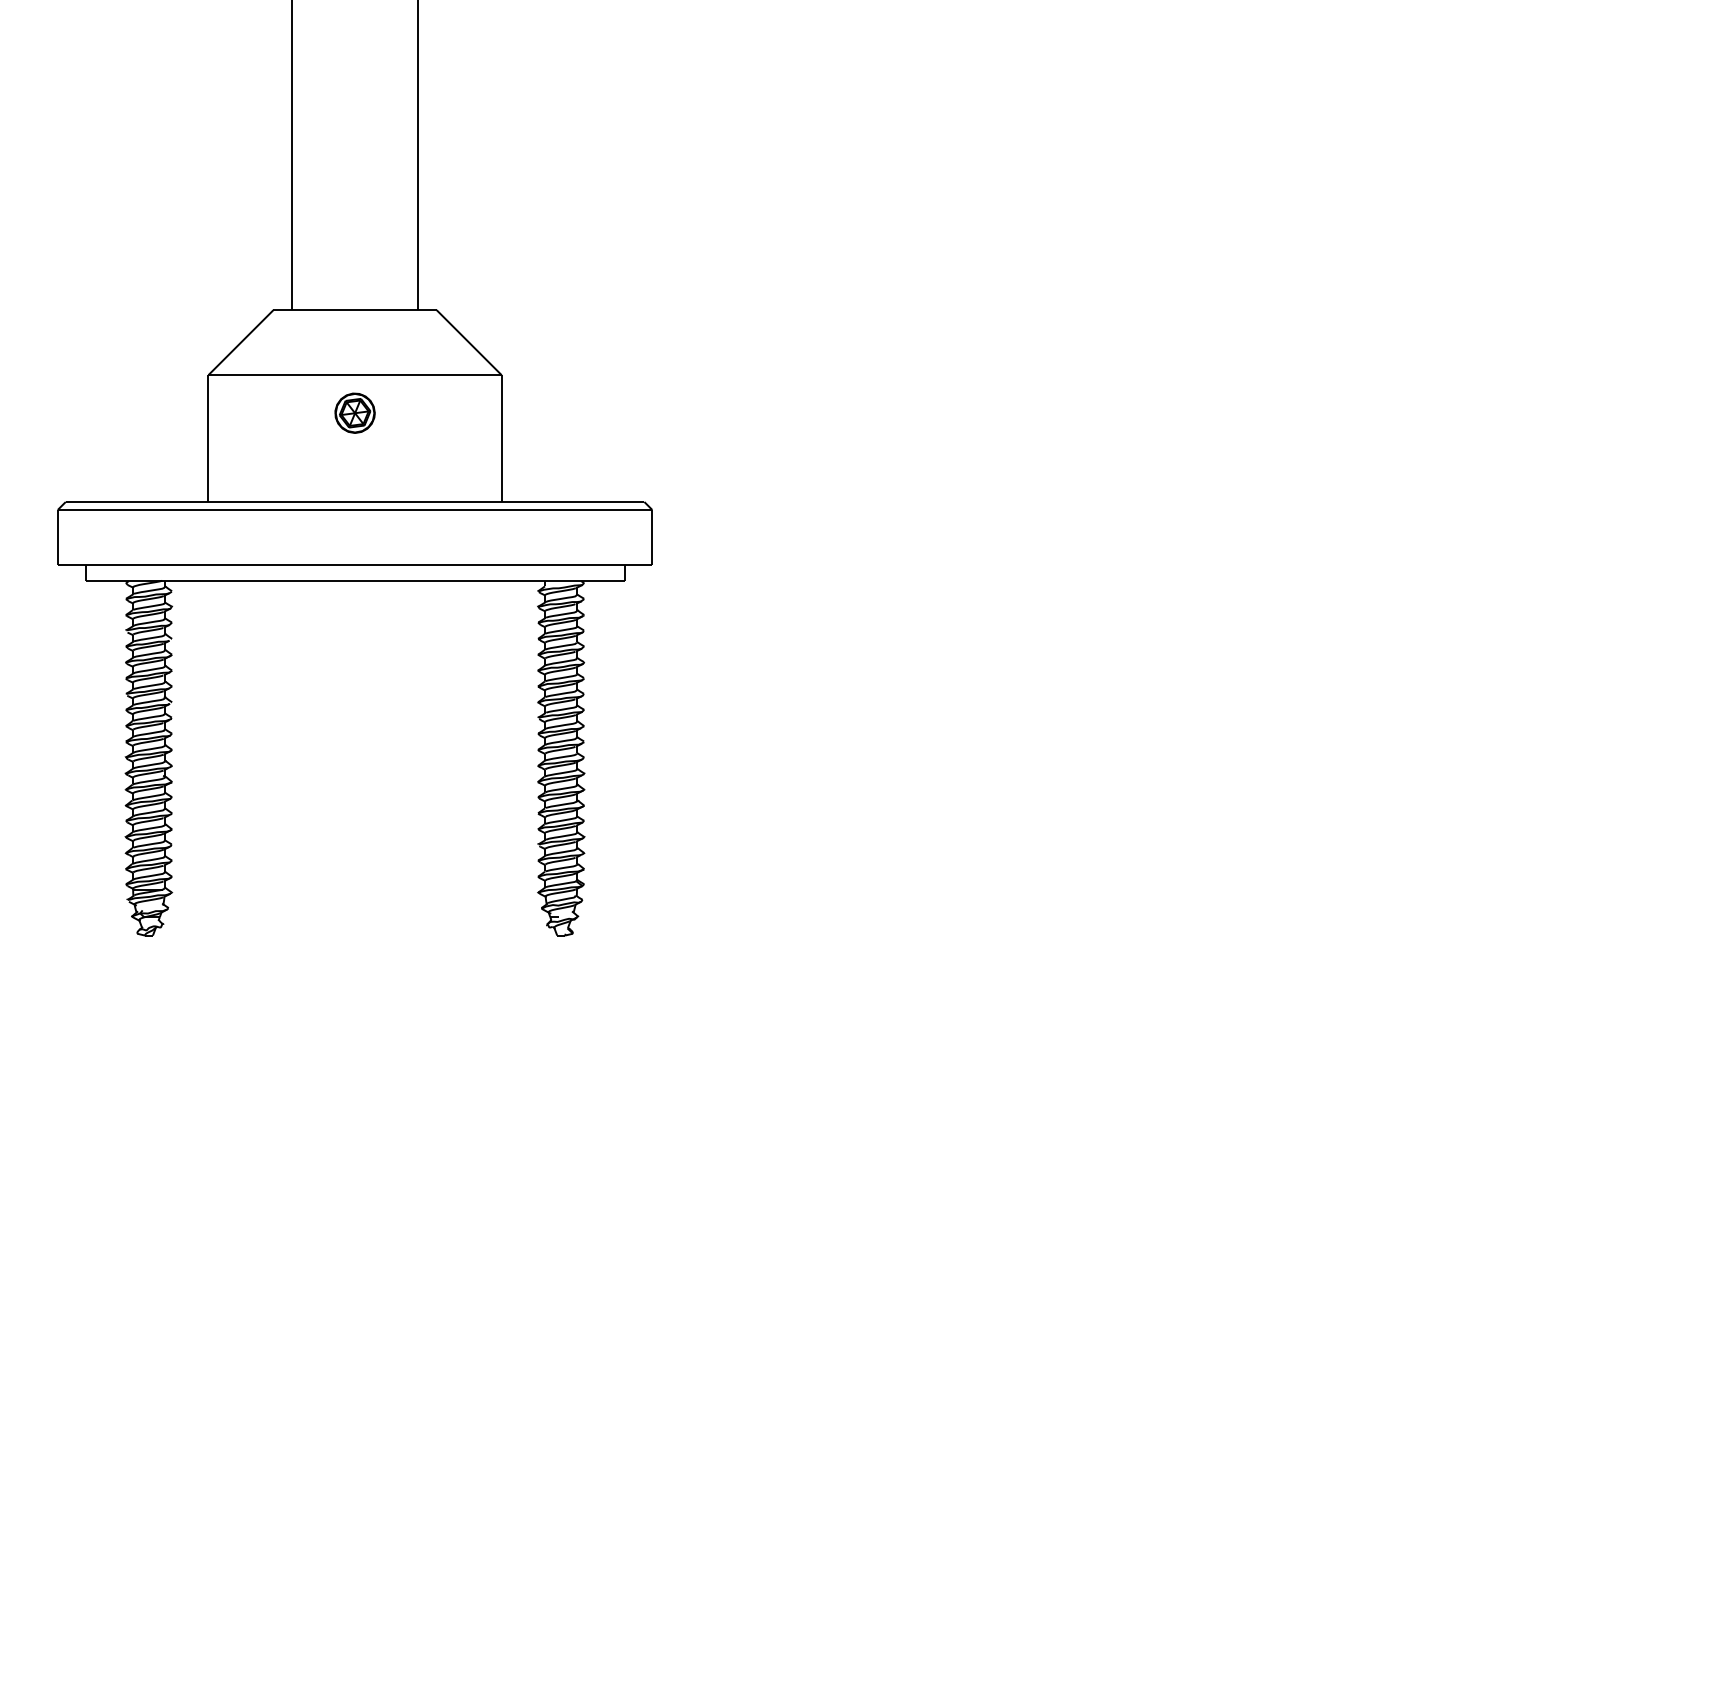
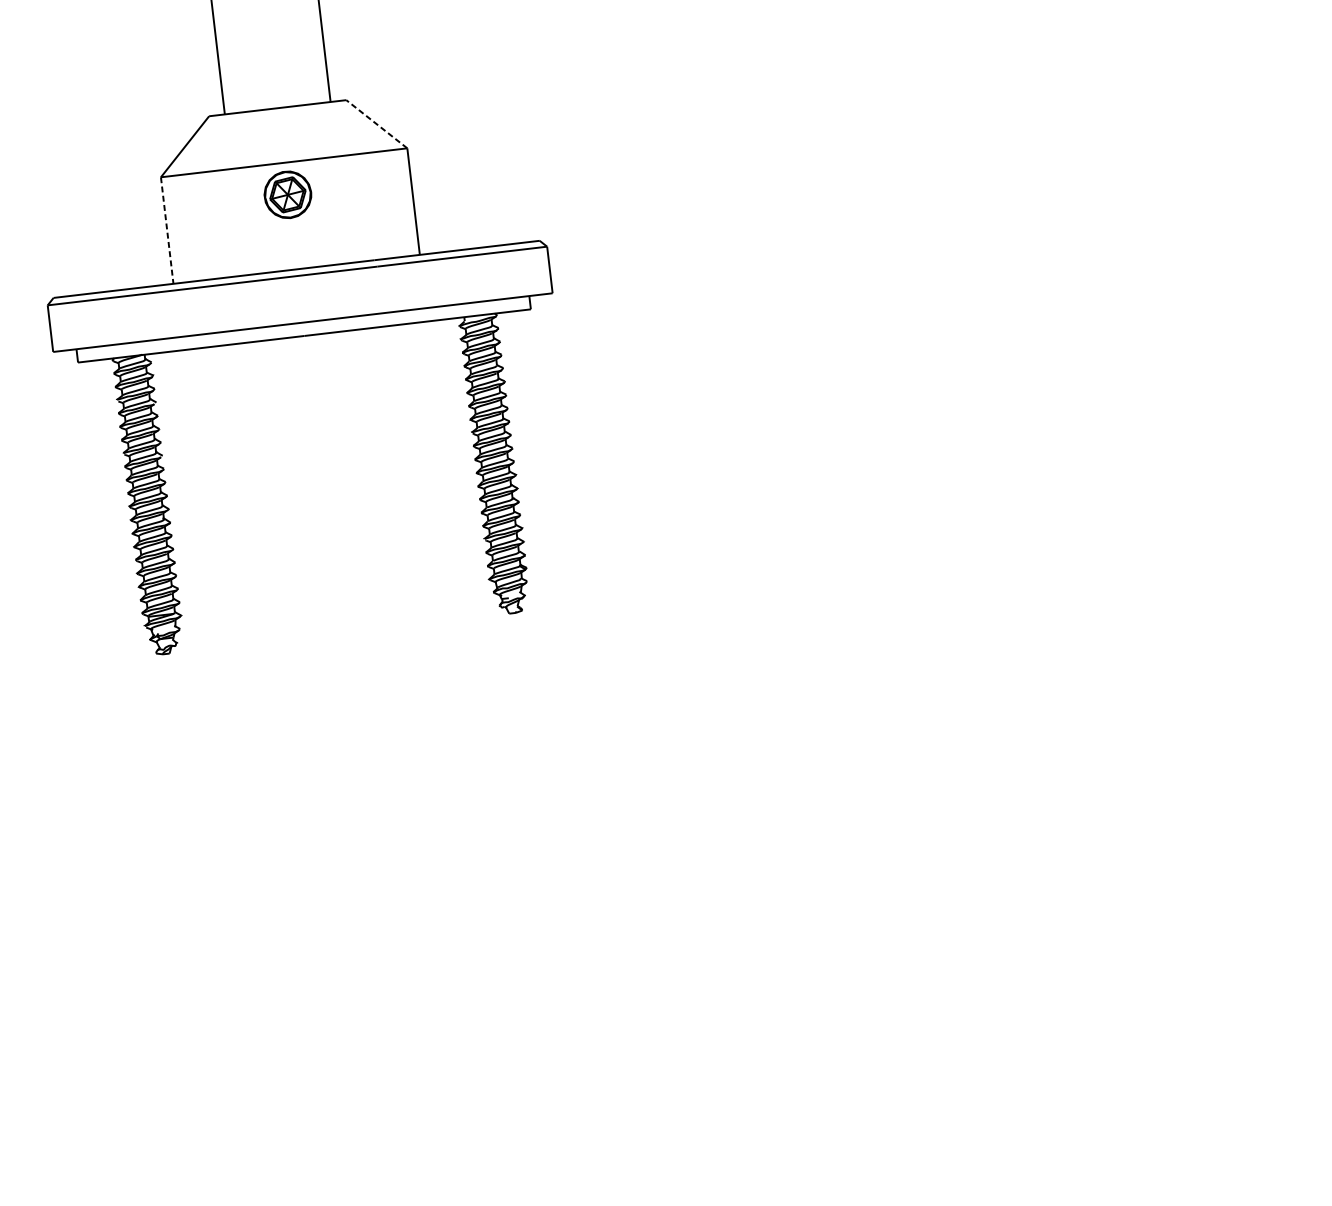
line: (469, 342) -> (377, 124), solid -> dashed
part: (354, 412) -> (287, 194), size x1.4
line: (208, 439) -> (167, 231), solid -> dashed

